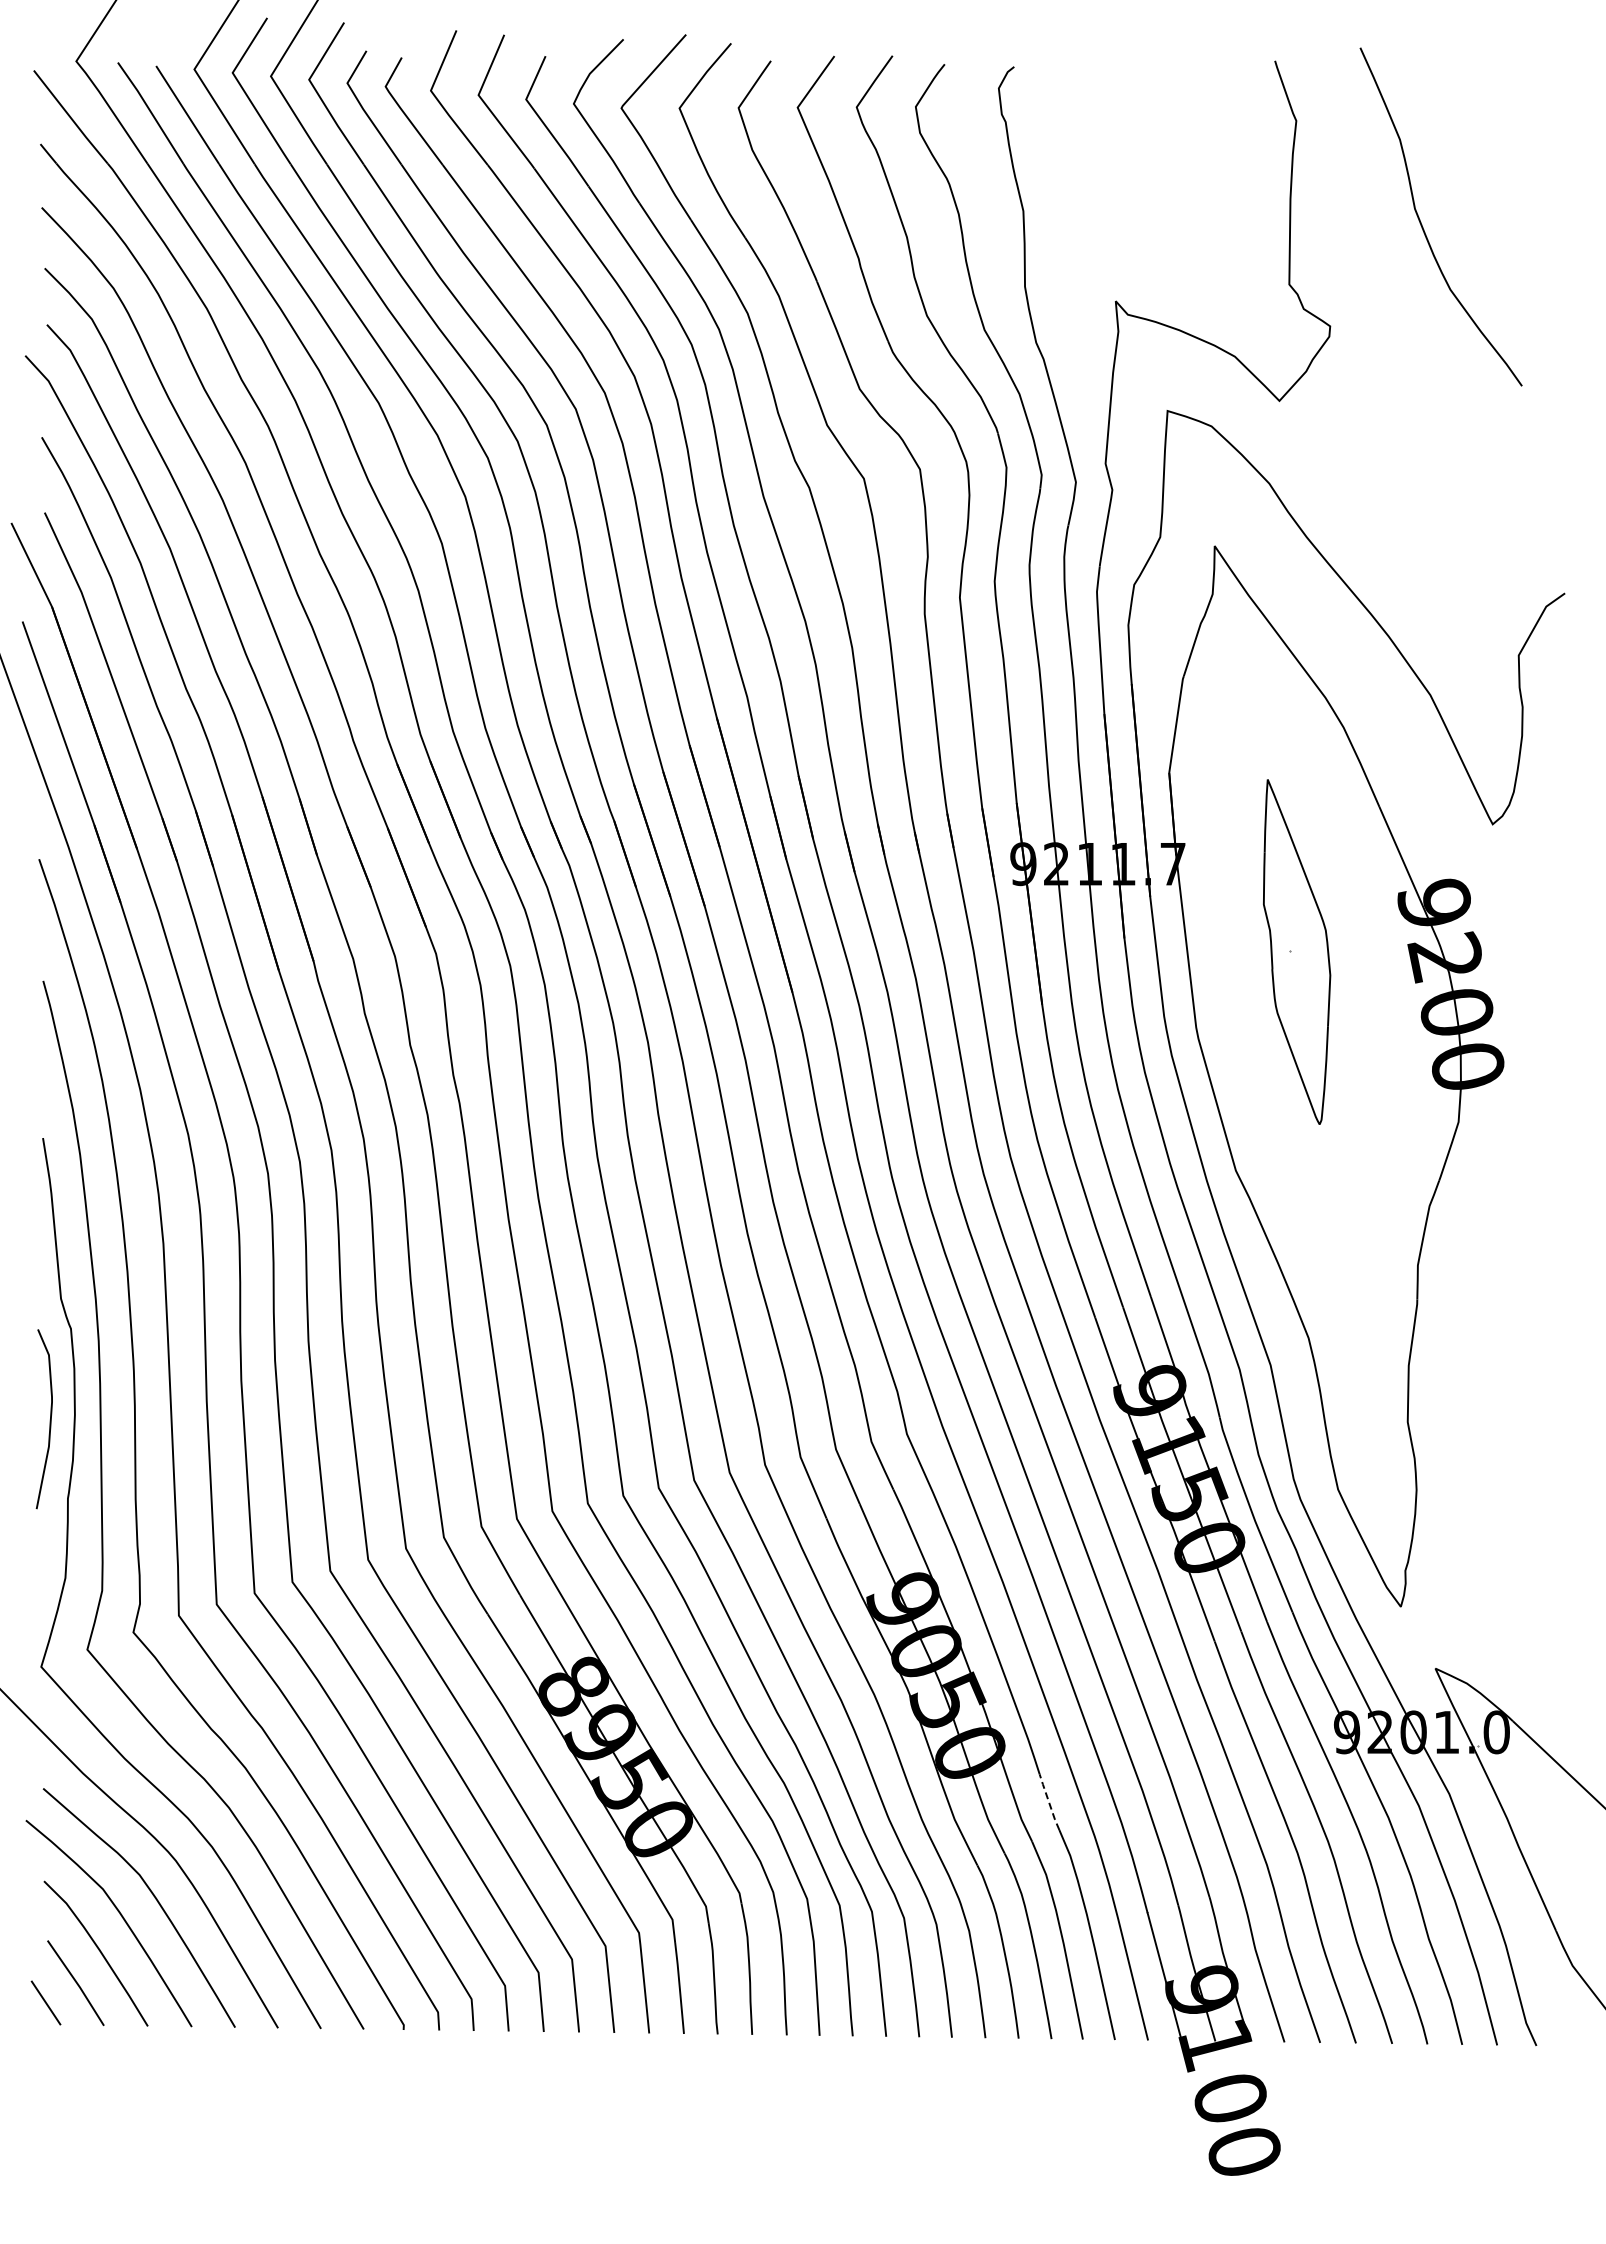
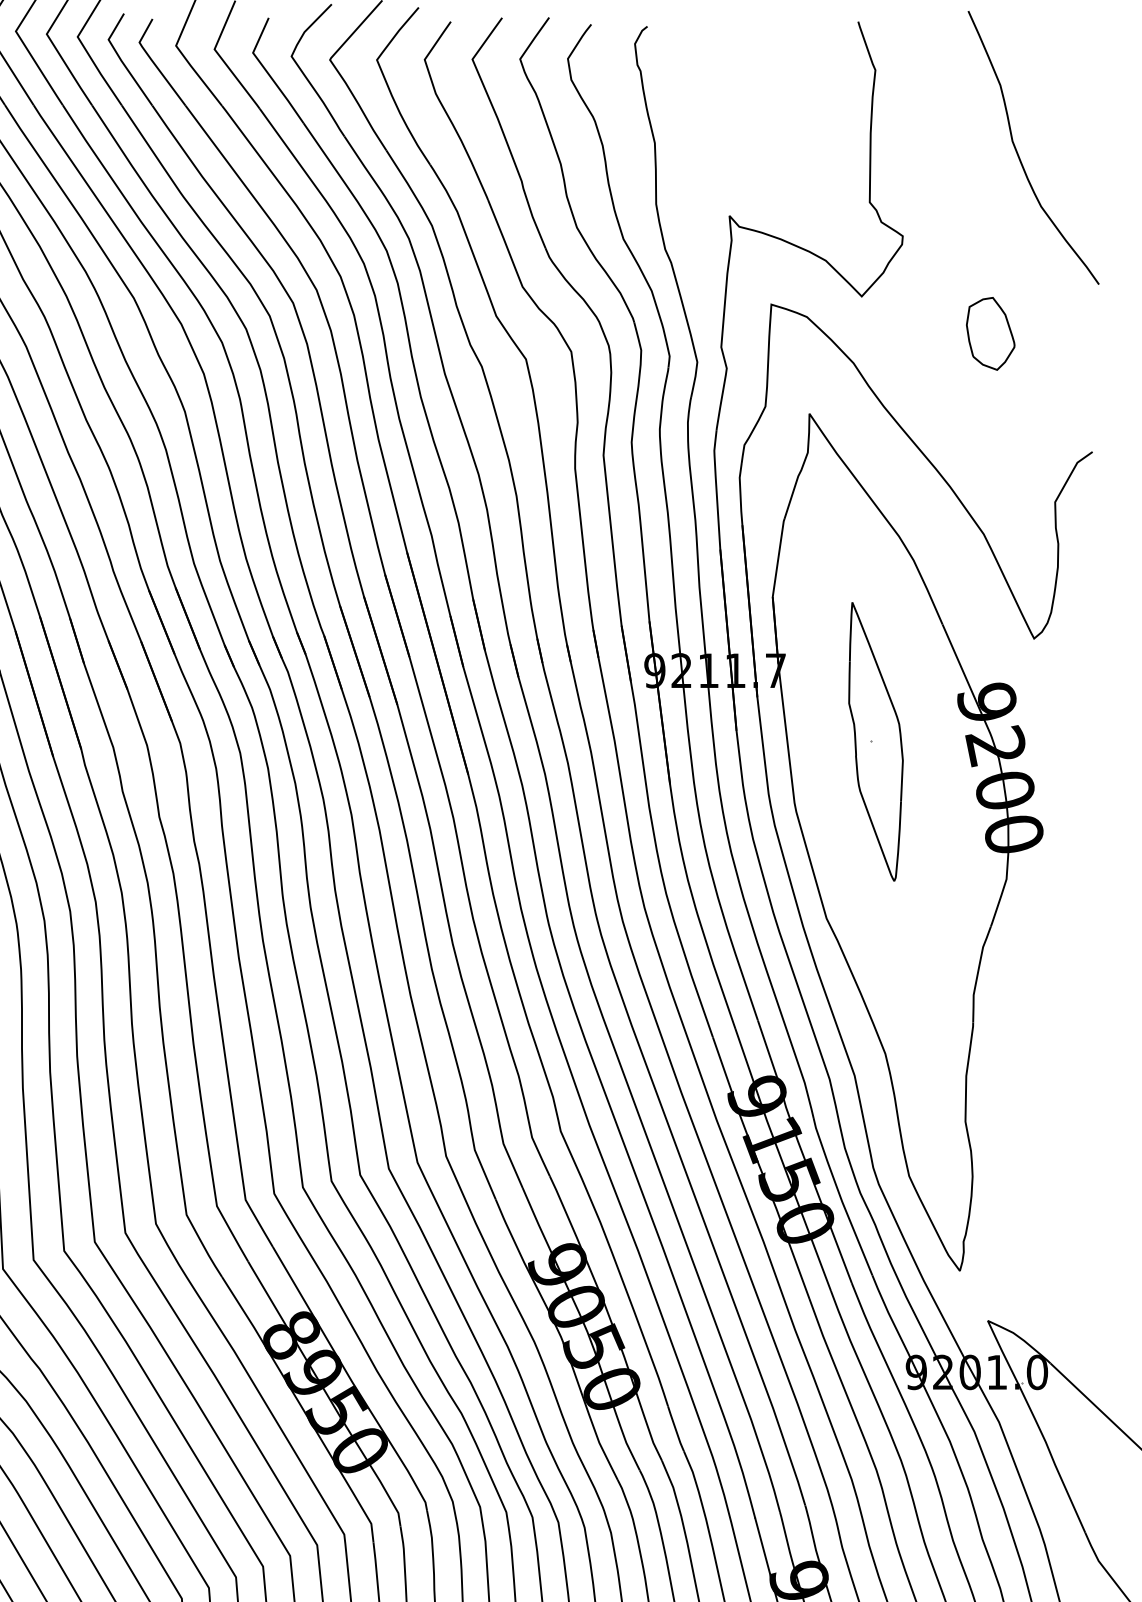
curve: (1422, 224) -> (1018, 153), moved
part: (1438, 446) -> (990, 333), added
line: (1048, 1802) -> (675, 1429), dashed -> solid

